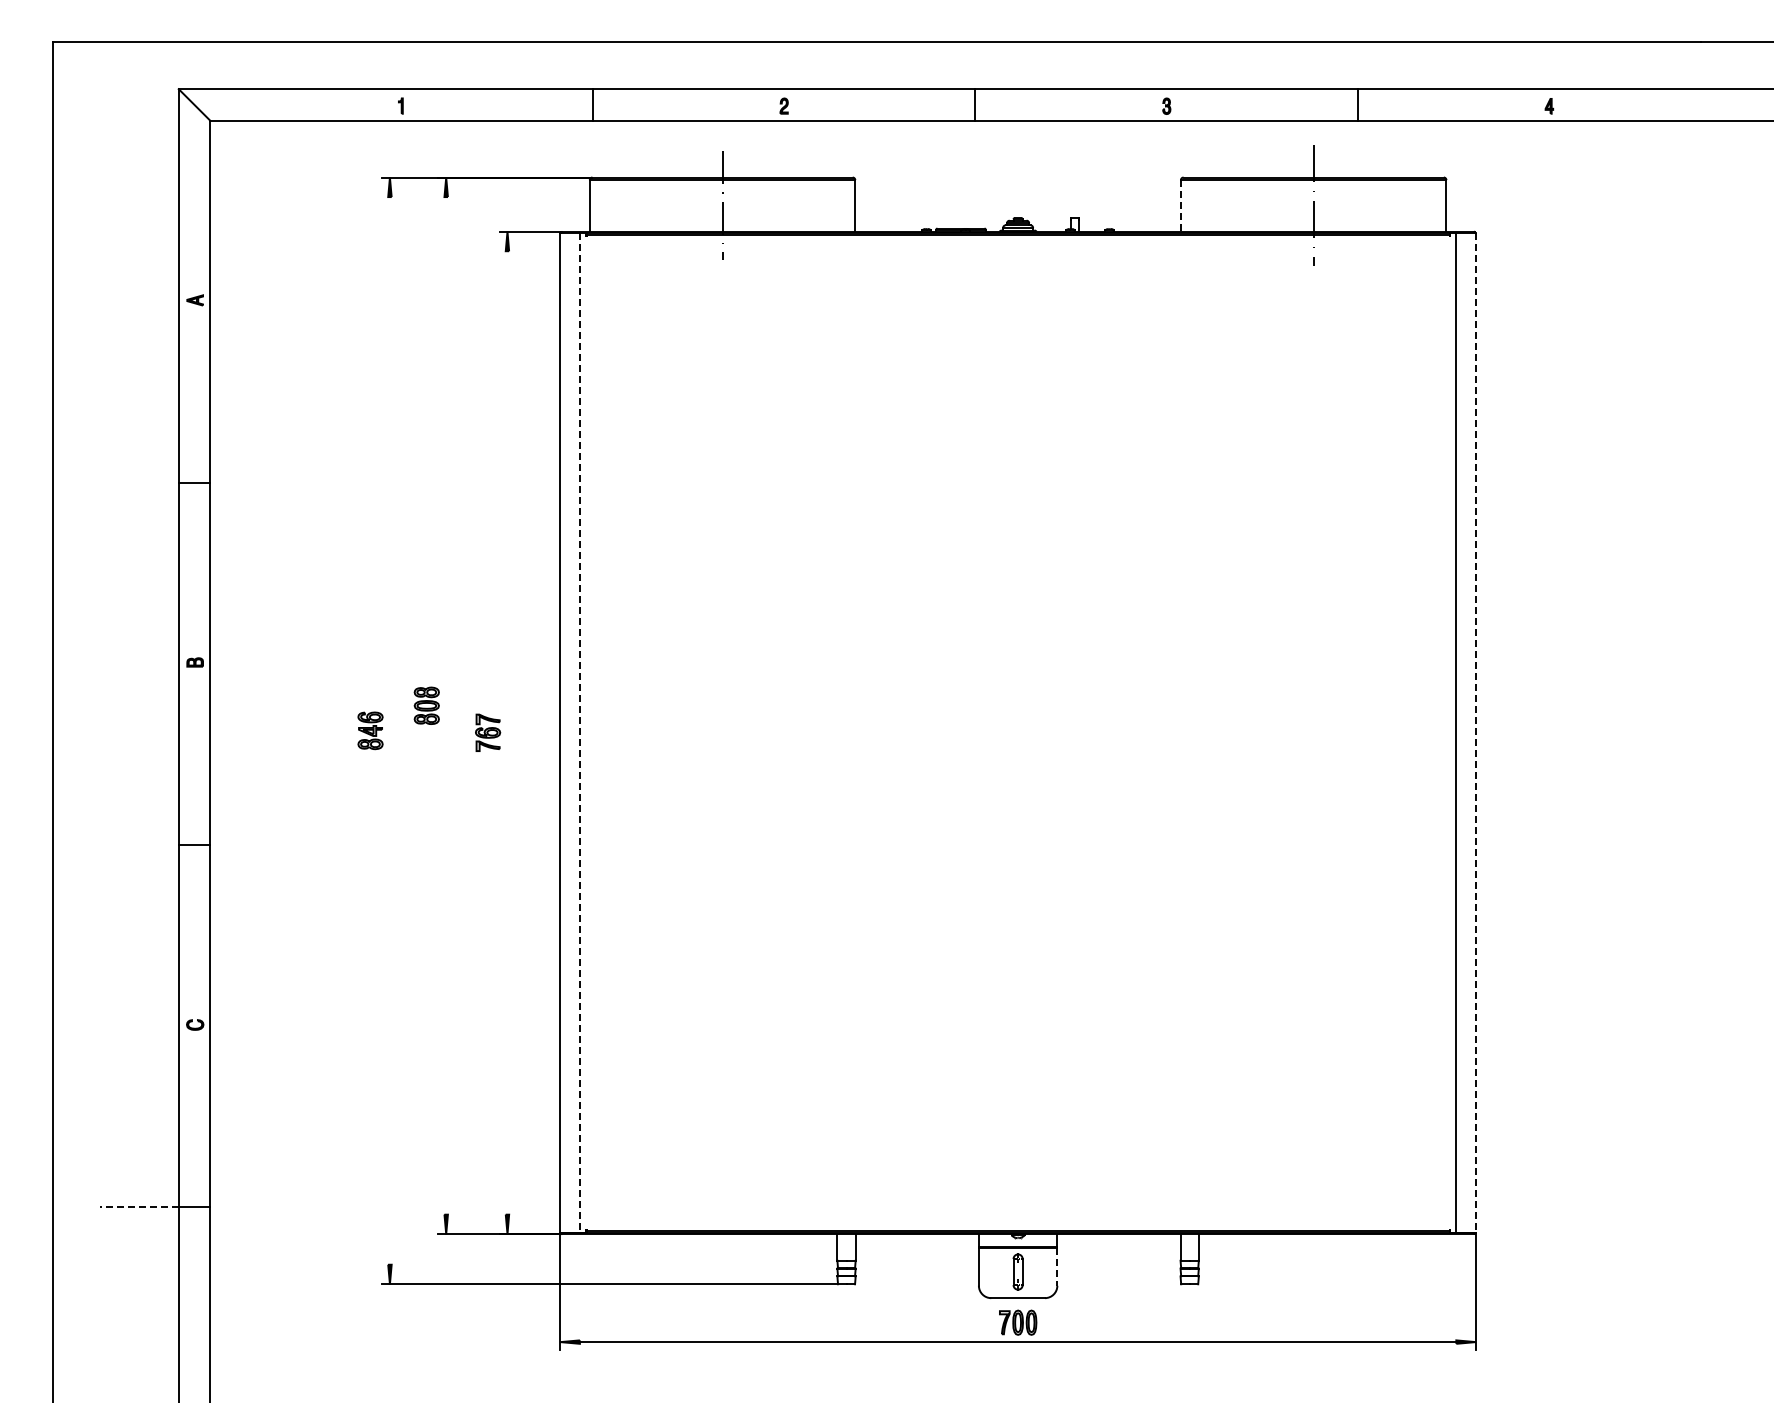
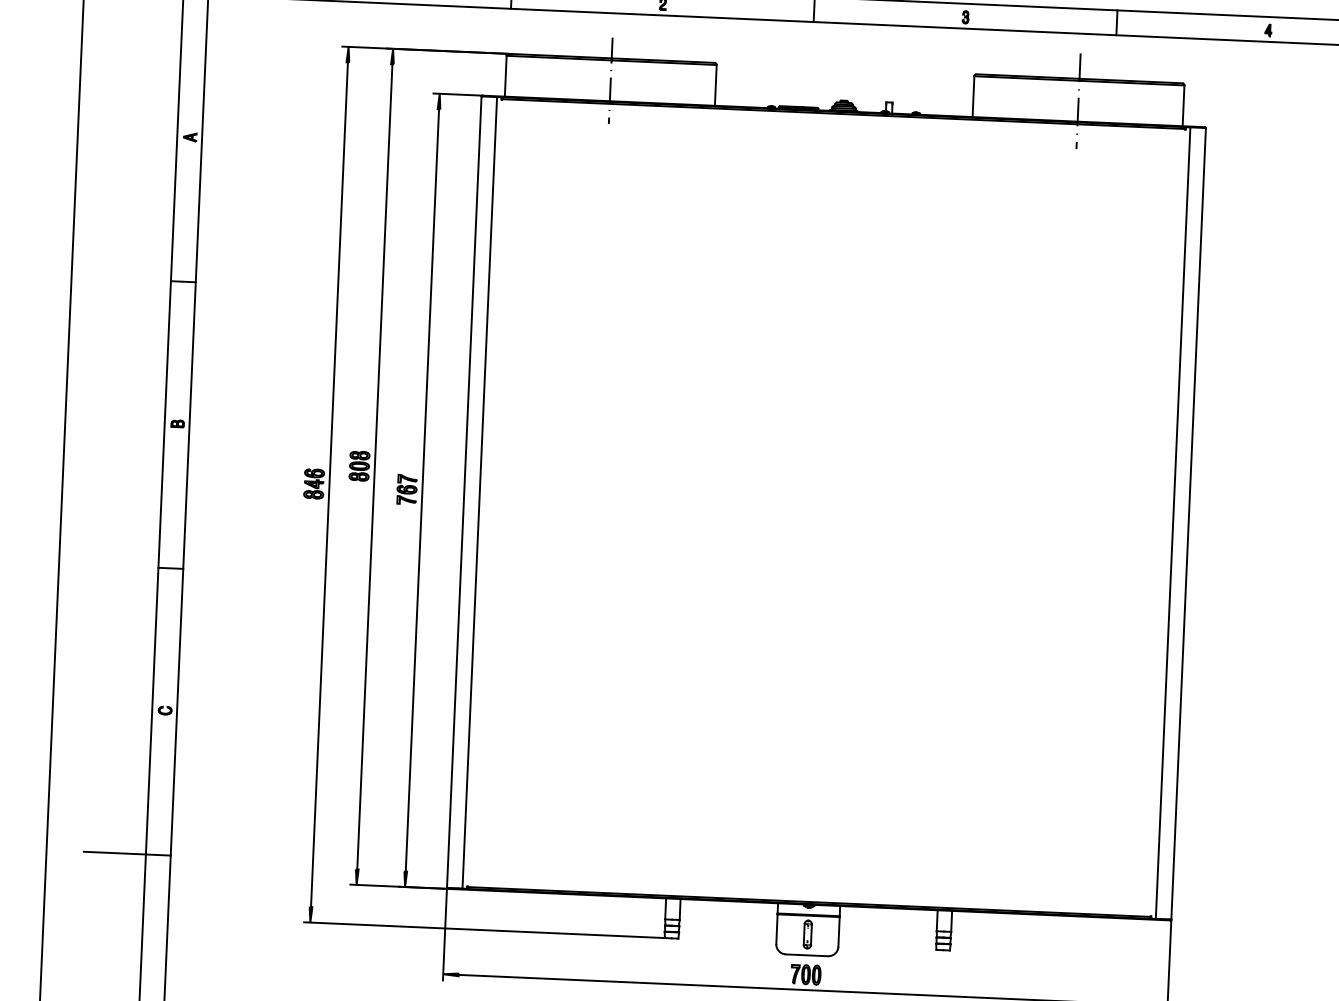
line: (1180, 205) -> (973, 96), dashed -> solid
line: (446, 705) -> (375, 466), added
line: (389, 730) -> (329, 484), added
line: (507, 732) -> (422, 490), added
line: (580, 733) -> (480, 493), dashed -> solid
line: (1475, 733) -> (1188, 524), dashed -> solid
line: (139, 1207) -> (114, 853), dashed -> solid
line: (1057, 1266) -> (839, 931), dashed -> solid

